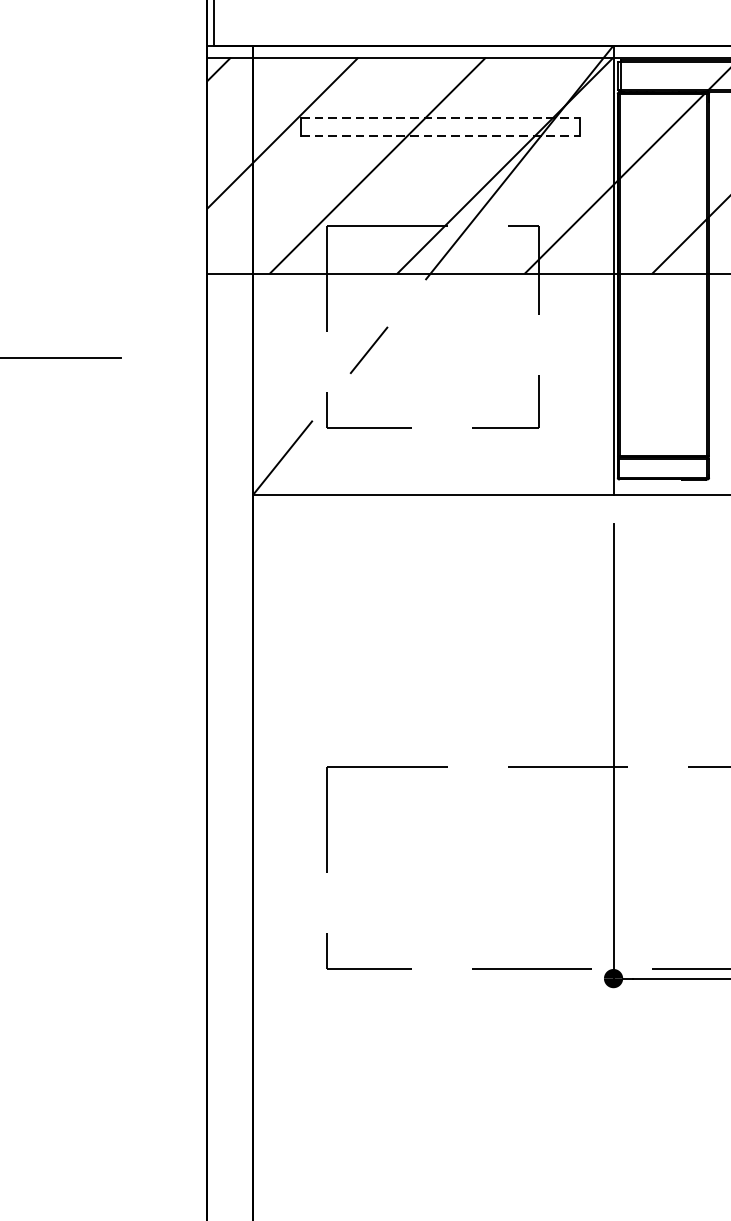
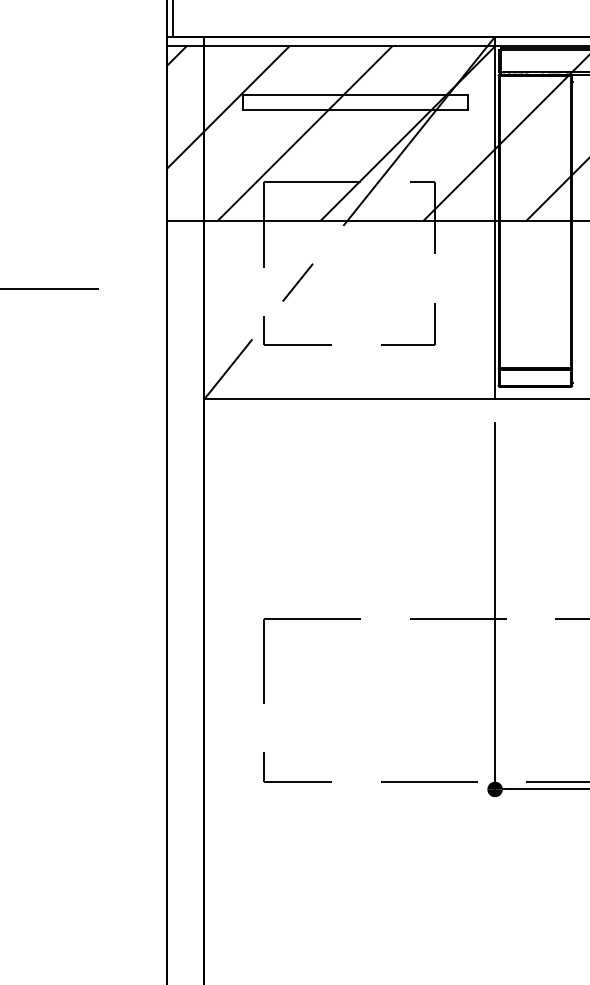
line: (440, 117) -> (355, 94), dashed -> solid
line: (440, 135) -> (355, 109), dashed -> solid

